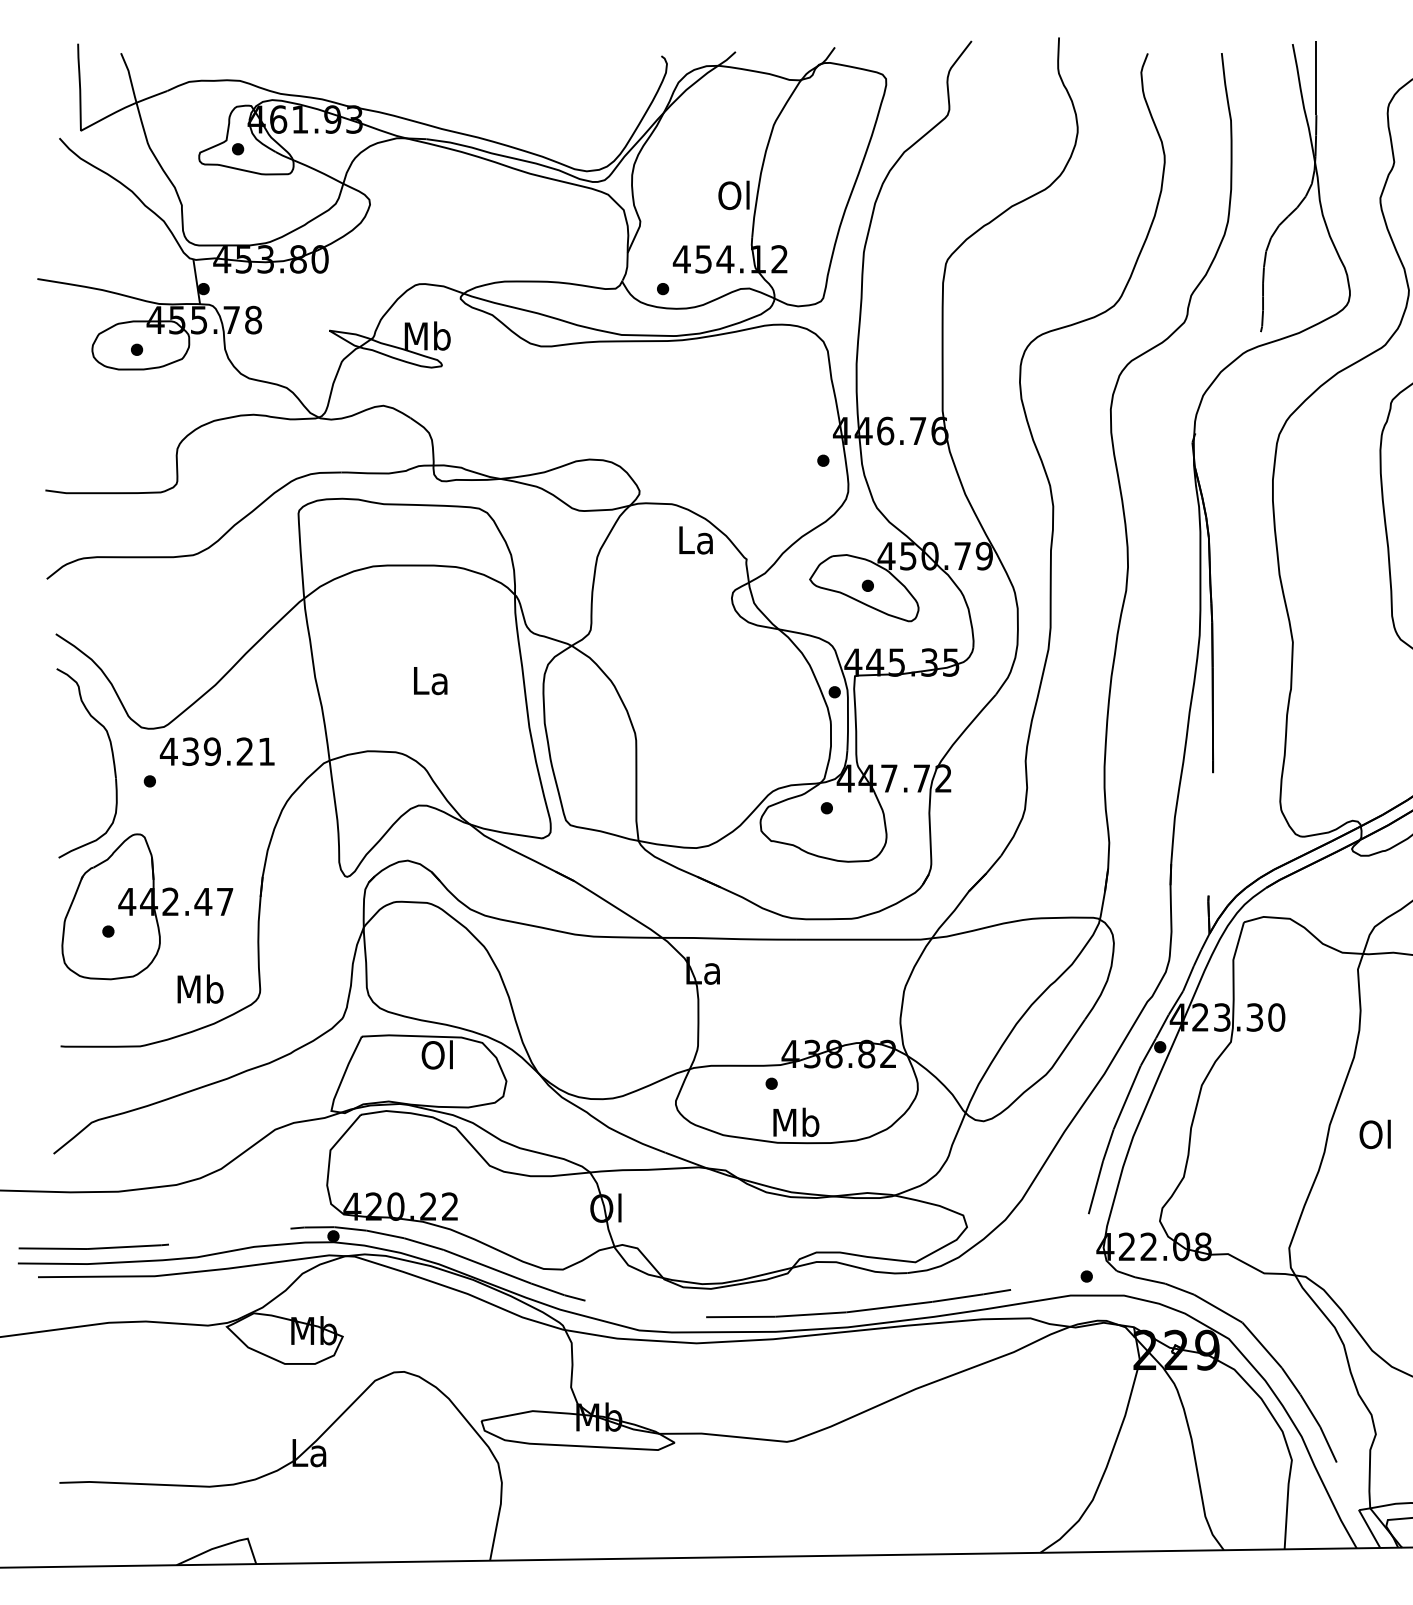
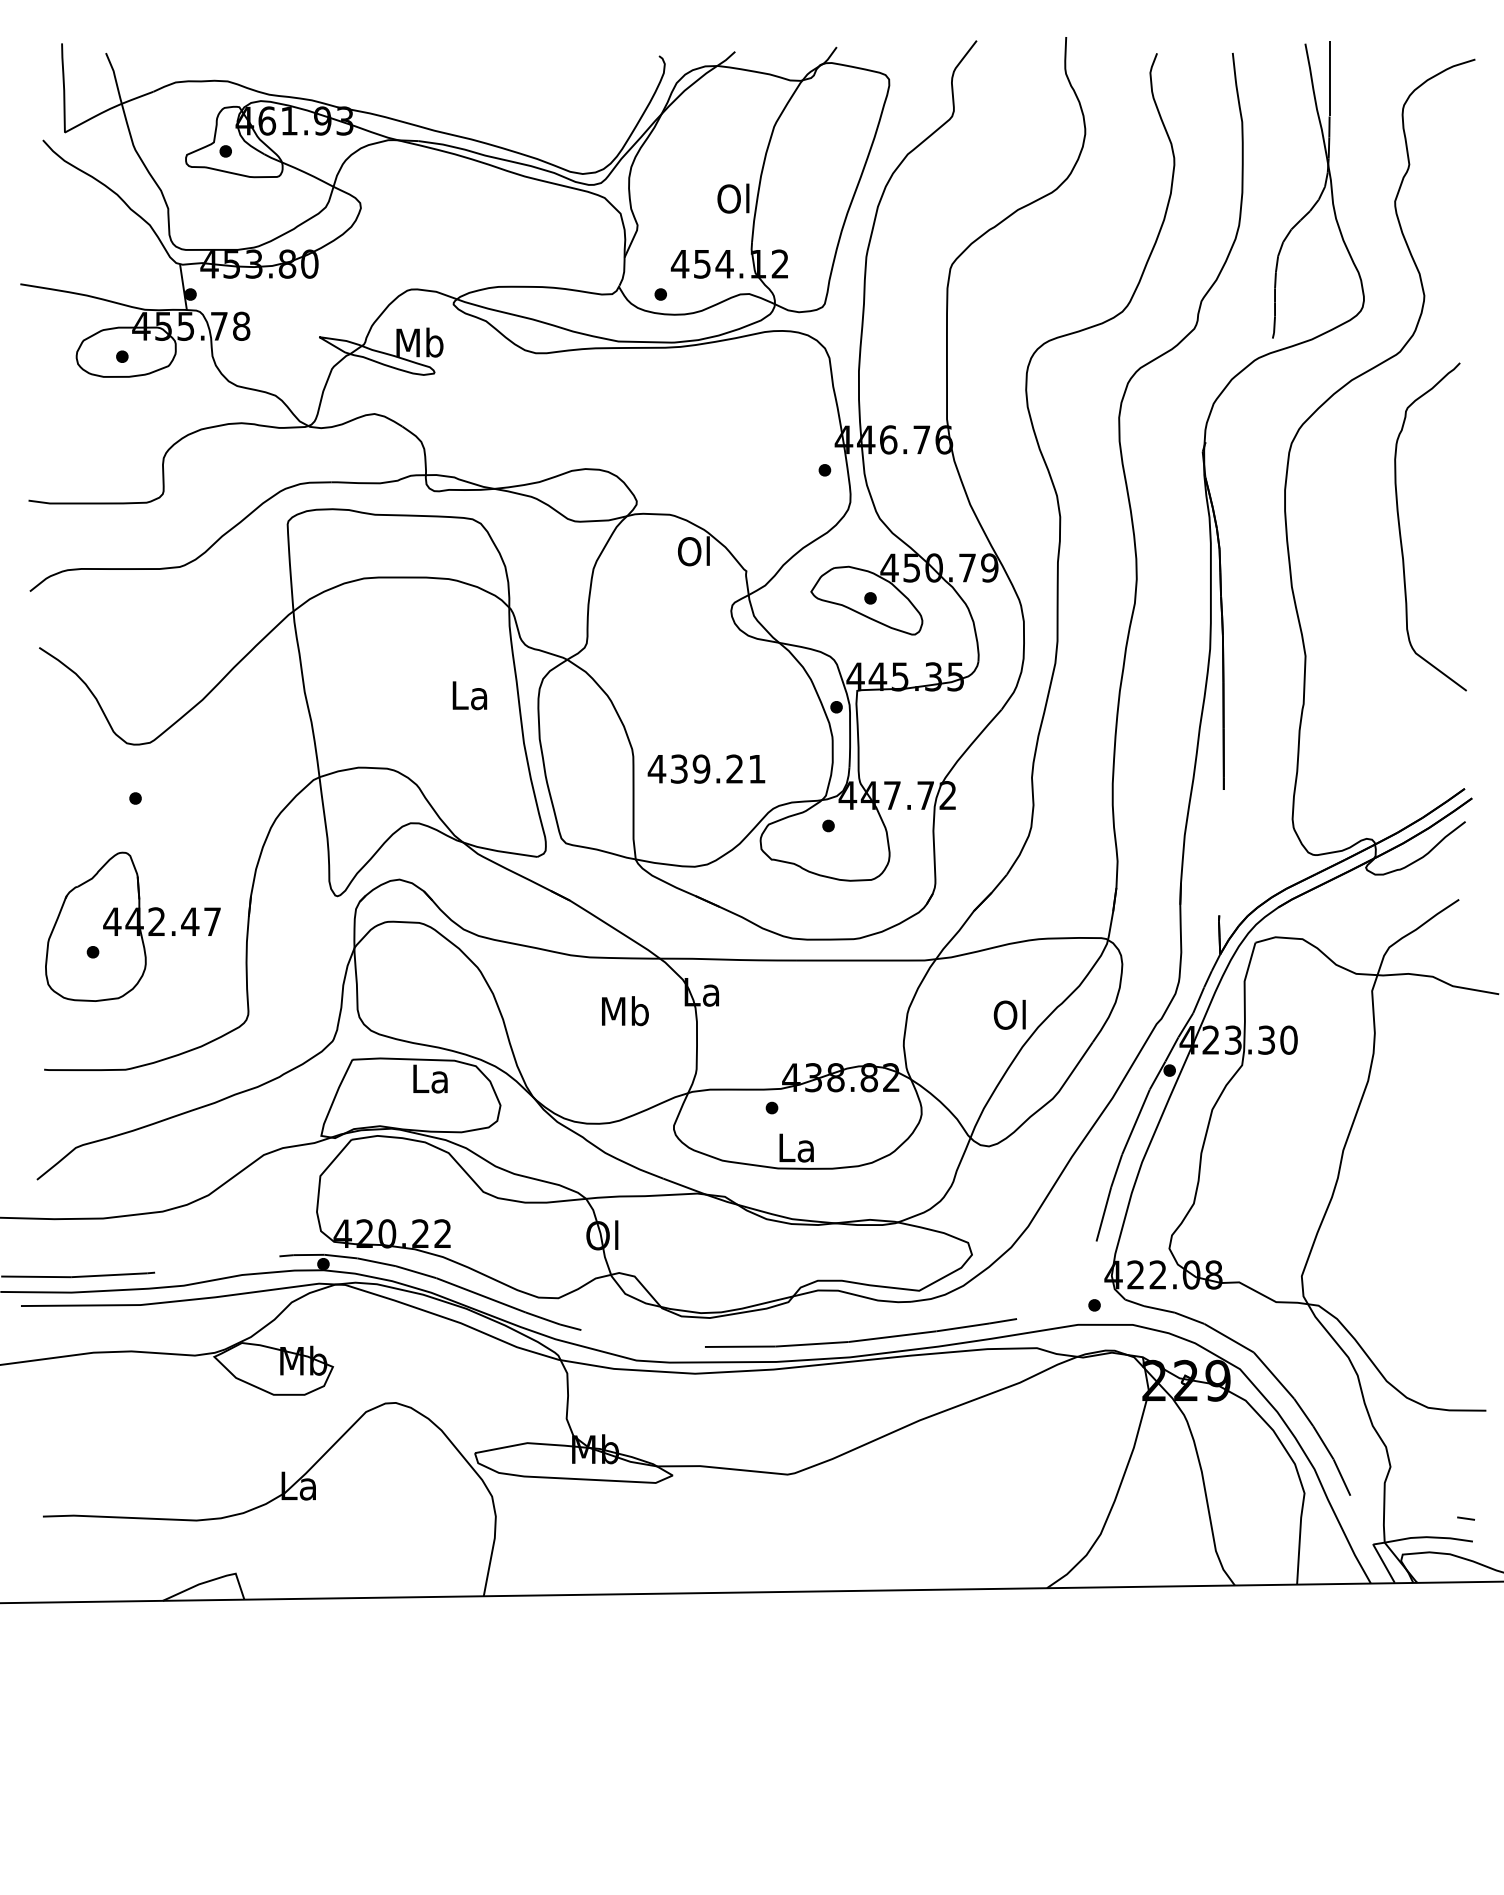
text: (695, 540) -> (694, 551), La -> Ol
text: (430, 680) -> (469, 695), moved
text: (217, 751) -> (706, 768), moved
part: (112, 761) -> (97, 778), removed
text: (200, 989) -> (625, 1011), moved
text: (438, 1054) -> (430, 1078), Ol -> La
text: (795, 1122) -> (796, 1147), Mb -> La
text: (1374, 1134) -> (1009, 1014), moved

